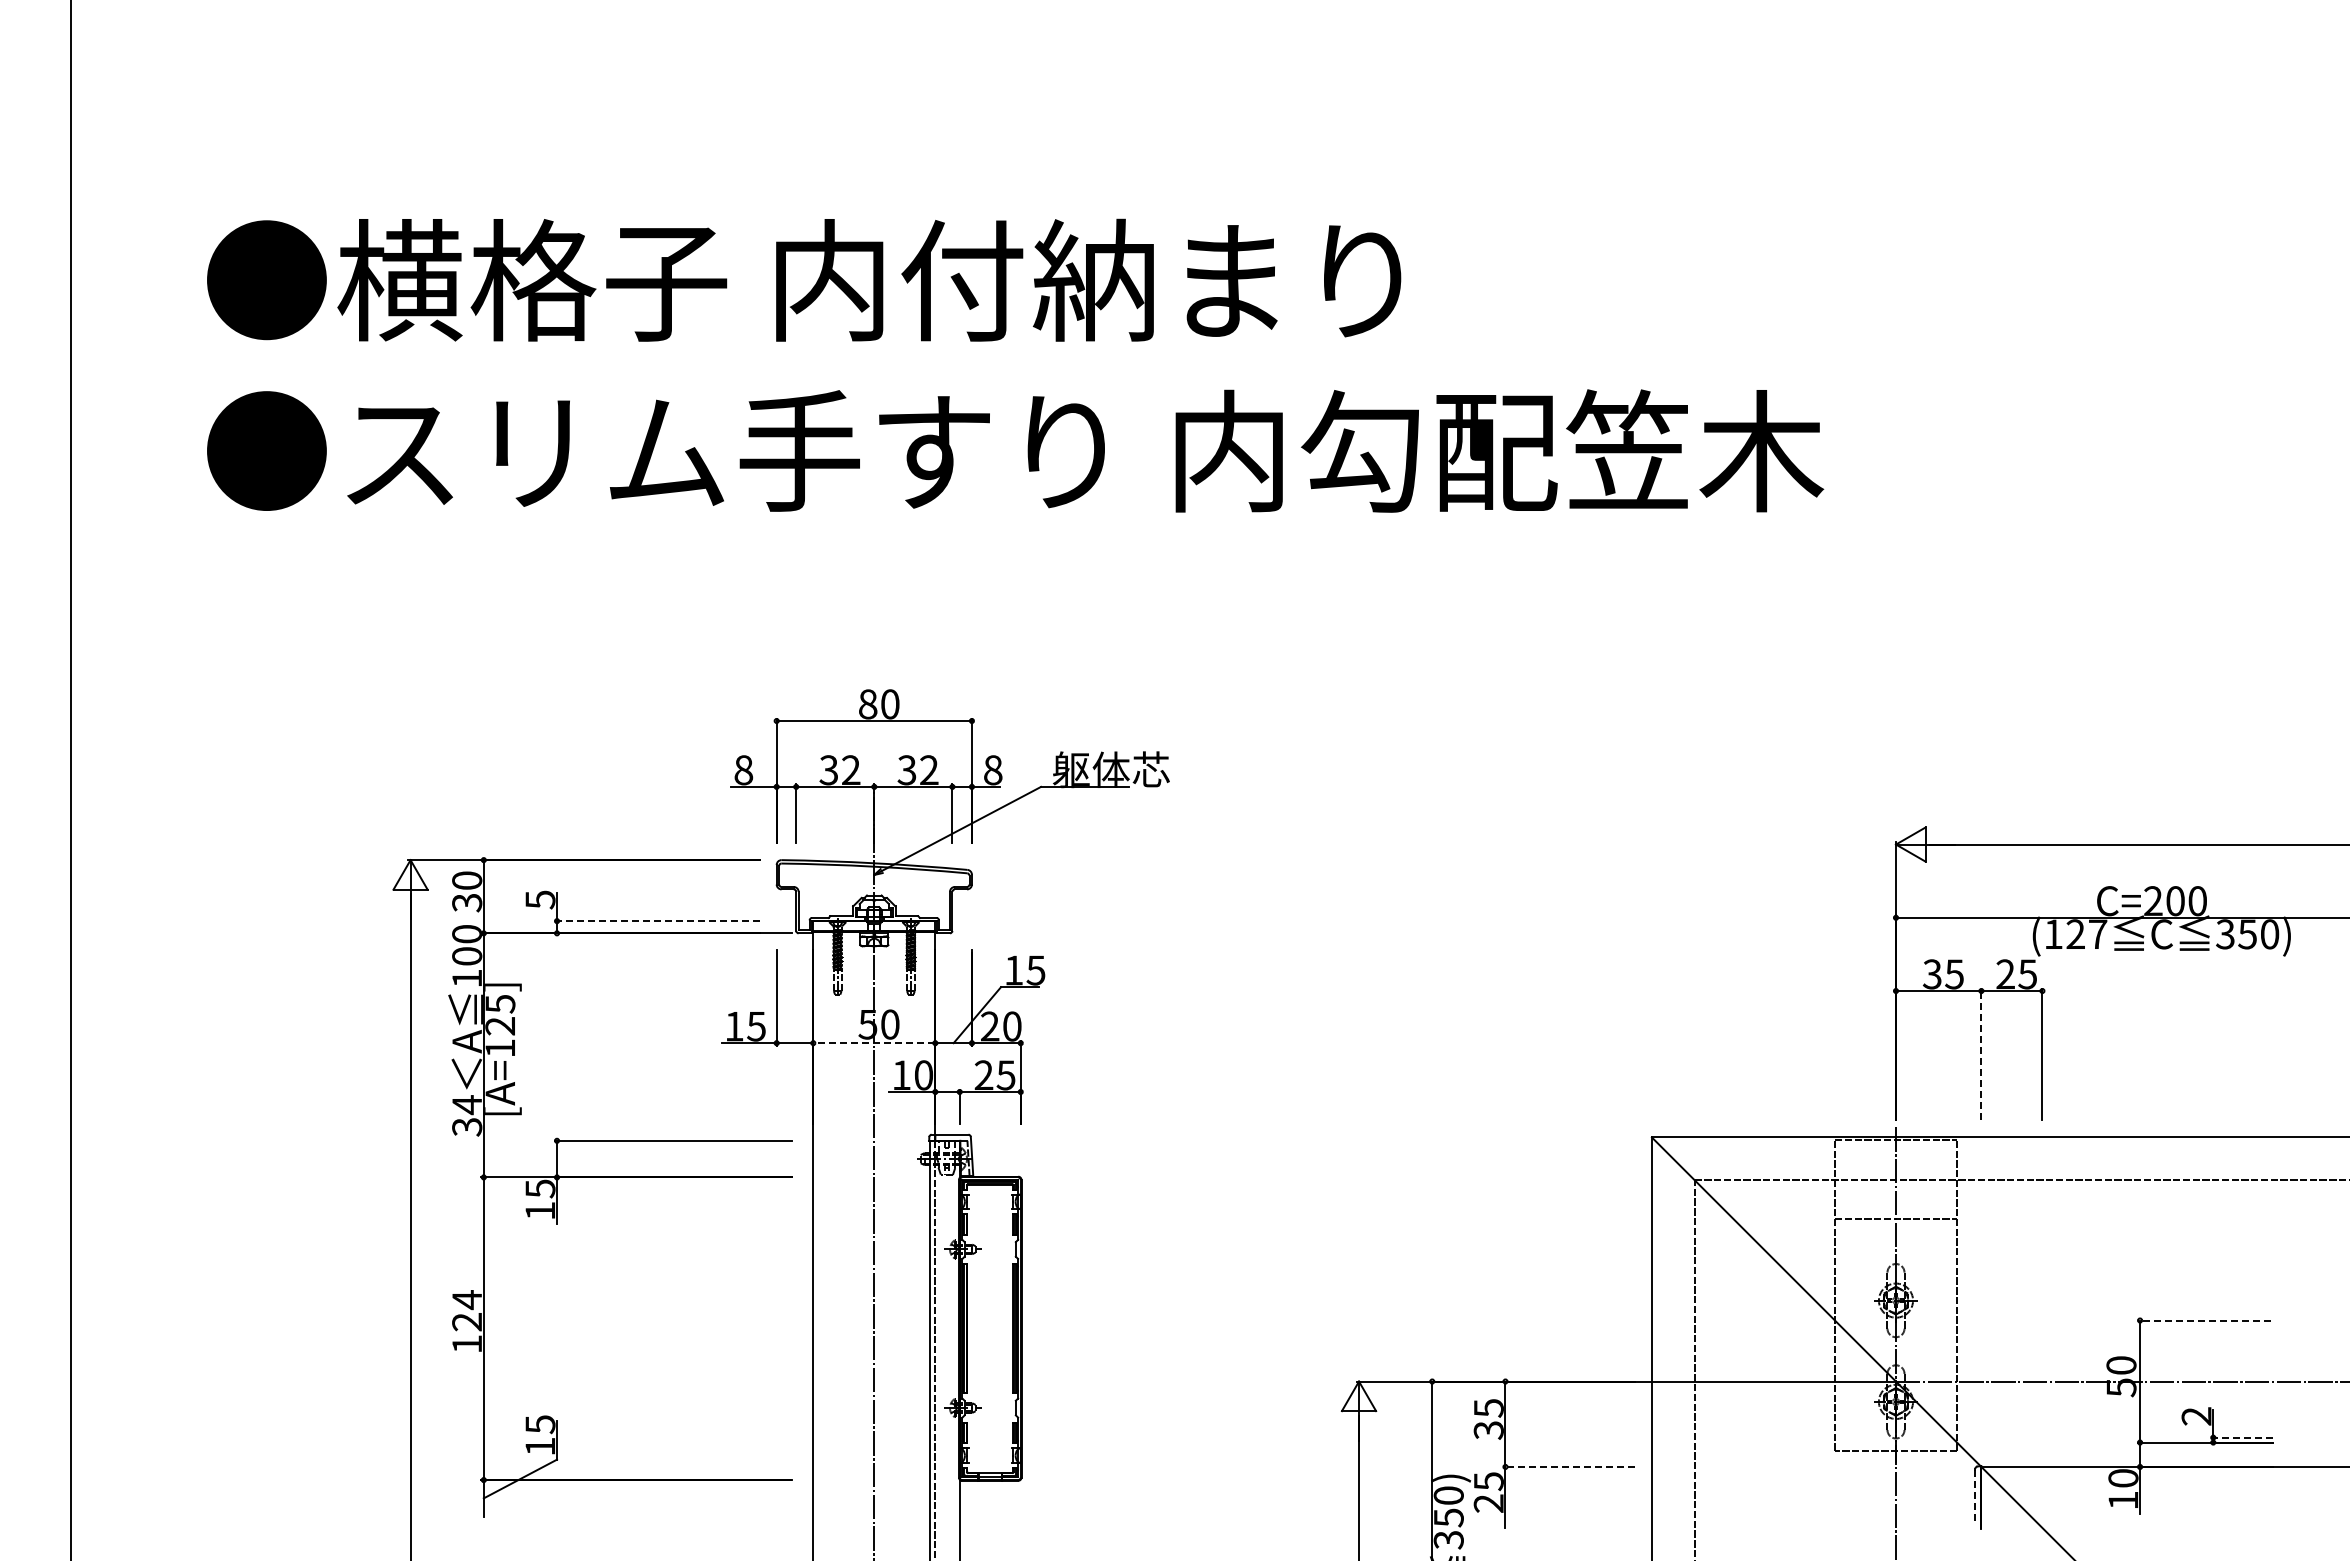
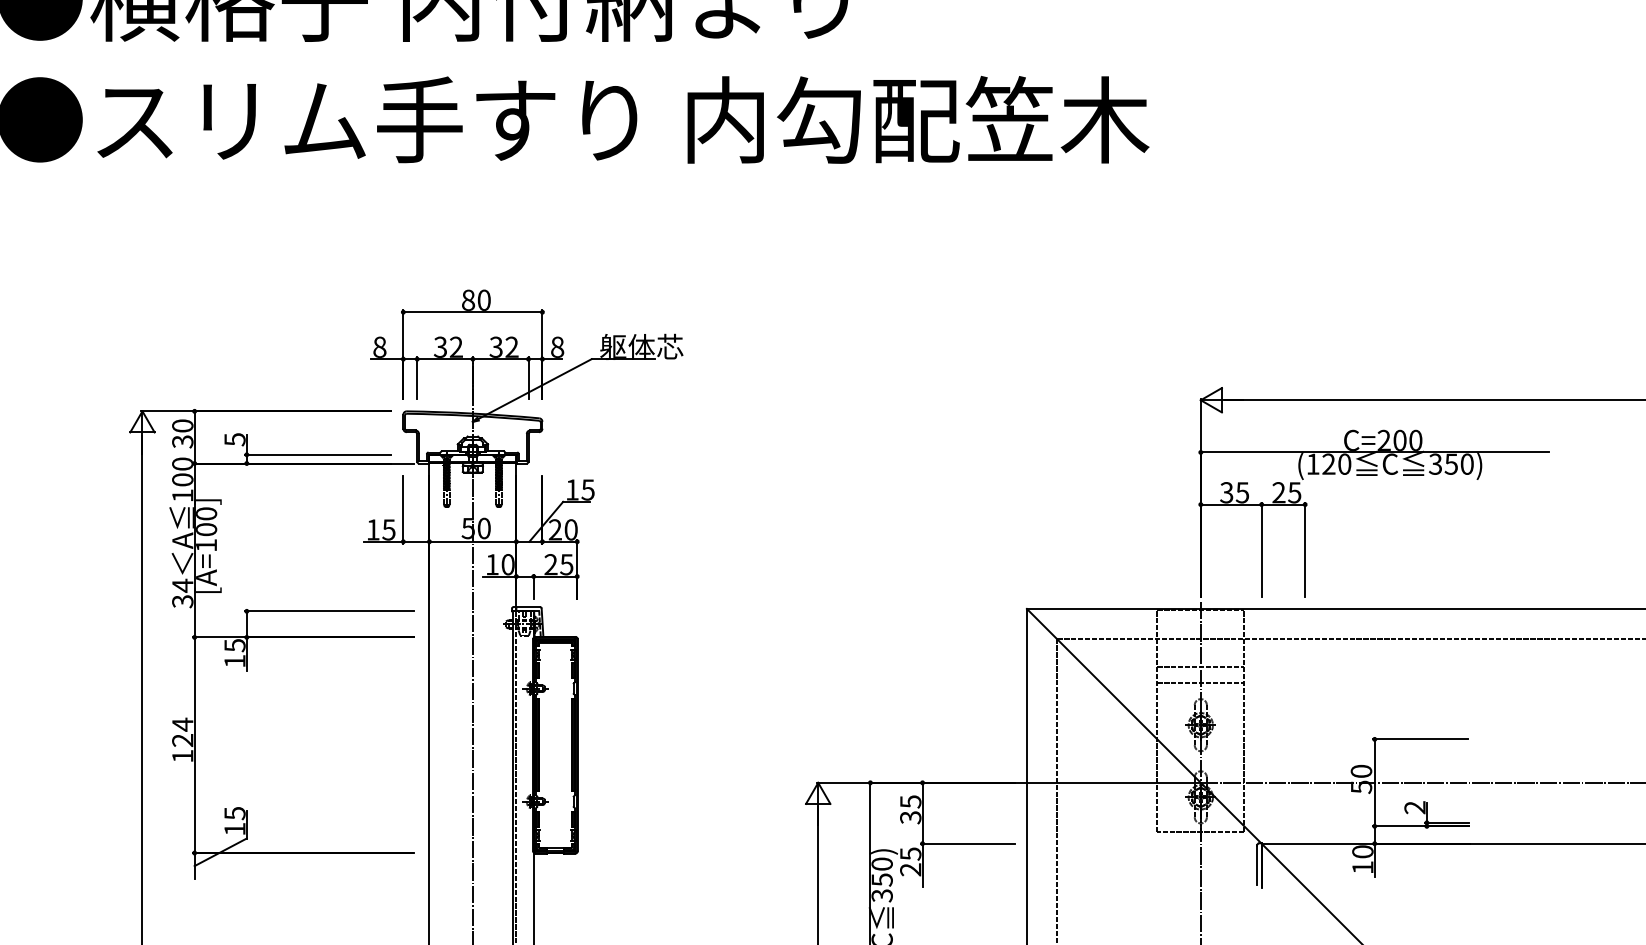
line: (657, 921) -> (318, 455), dashed -> solid
text: (2098, 934) -> (1345, 464), (127 -> (120
text: (500, 1014) -> (206, 521), [A=125] -> [A=100]
line: (873, 1043) -> (472, 541), dashed -> solid
line: (1981, 1054) -> (1261, 549), dashed -> solid
line: (1895, 1241) -> (1200, 683), added
line: (2204, 1320) -> (1420, 739), dashed -> solid
line: (2241, 1437) -> (1447, 822), dashed -> solid
line: (1568, 1466) -> (967, 843), dashed -> solid
line: (1975, 1497) -> (1257, 865), dashed -> solid

